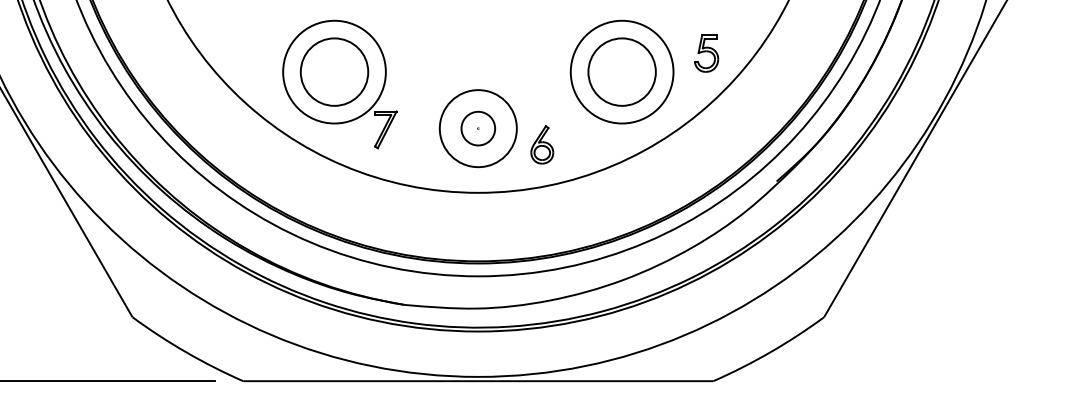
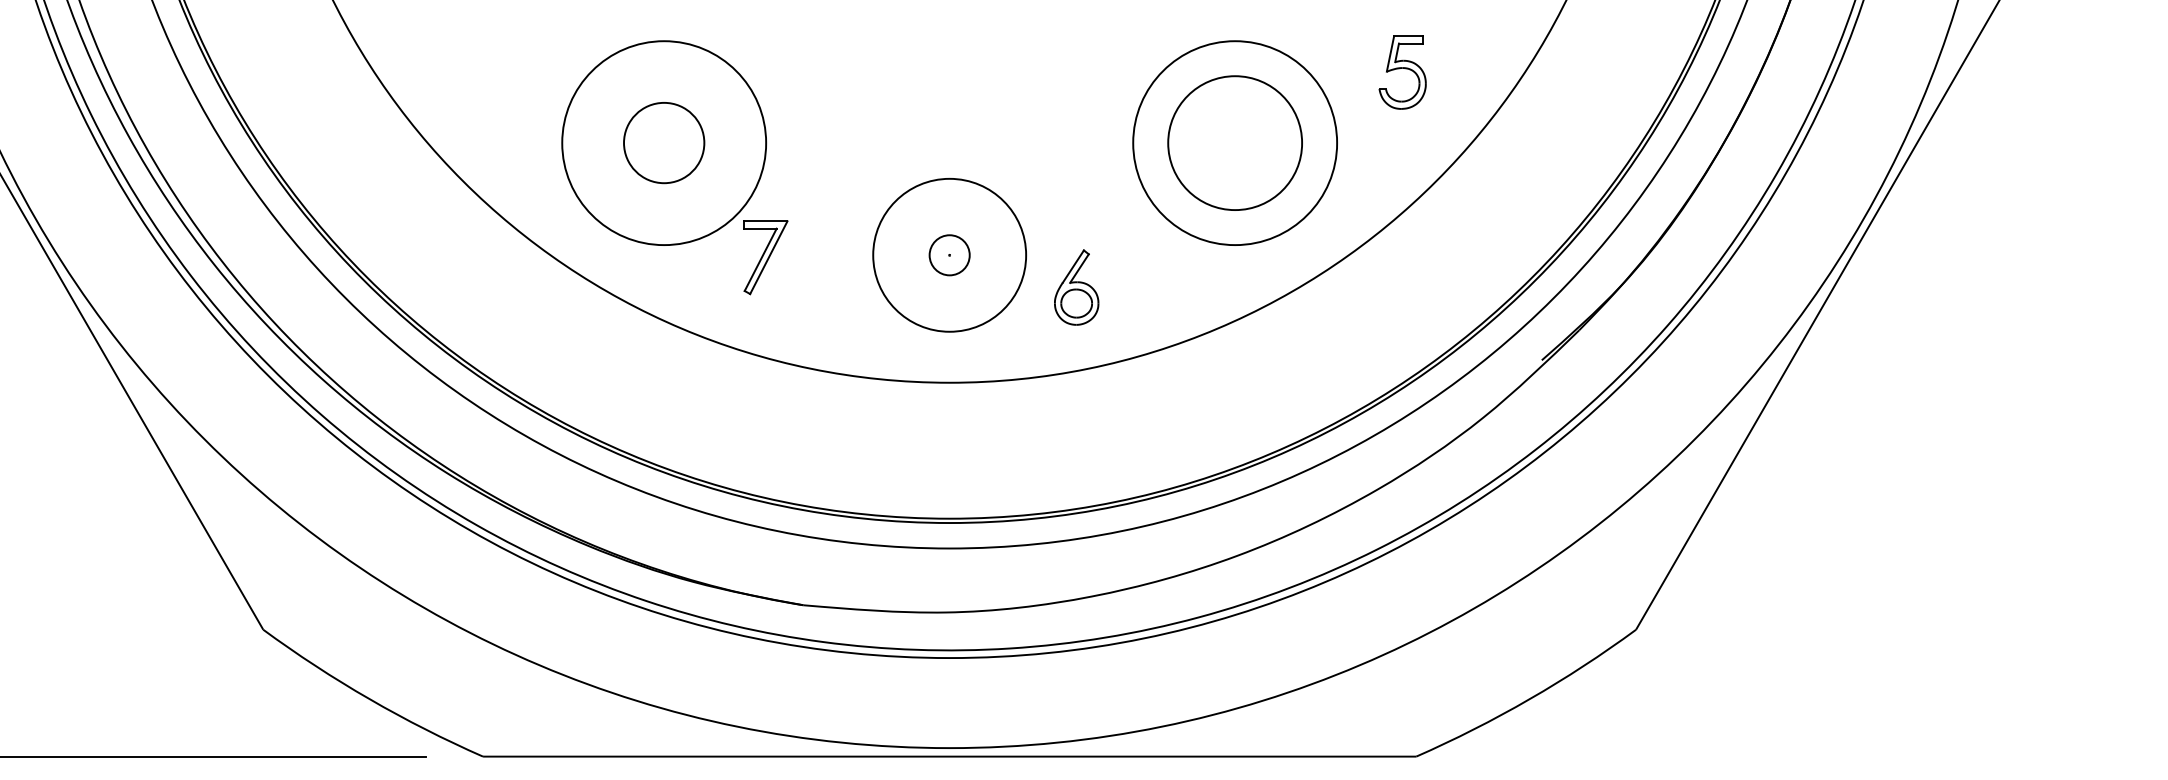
part: (706, 53) -> (1402, 72), moved
circle: (334, 71) -> (664, 141), size x0.6
circle: (478, 128) -> (950, 255), size x0.6

